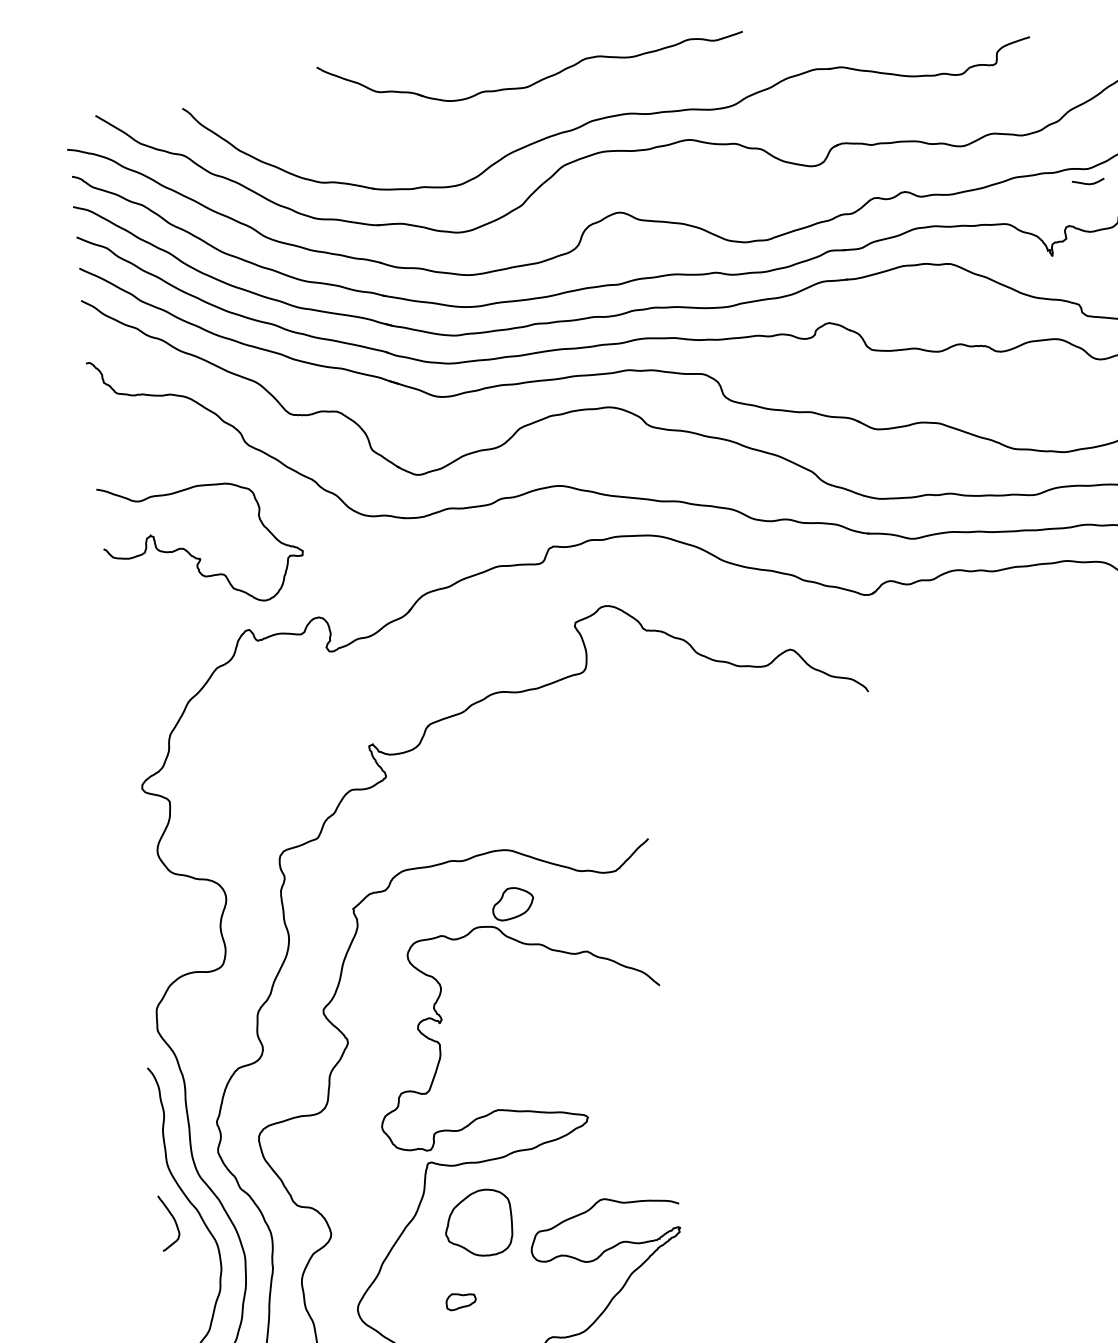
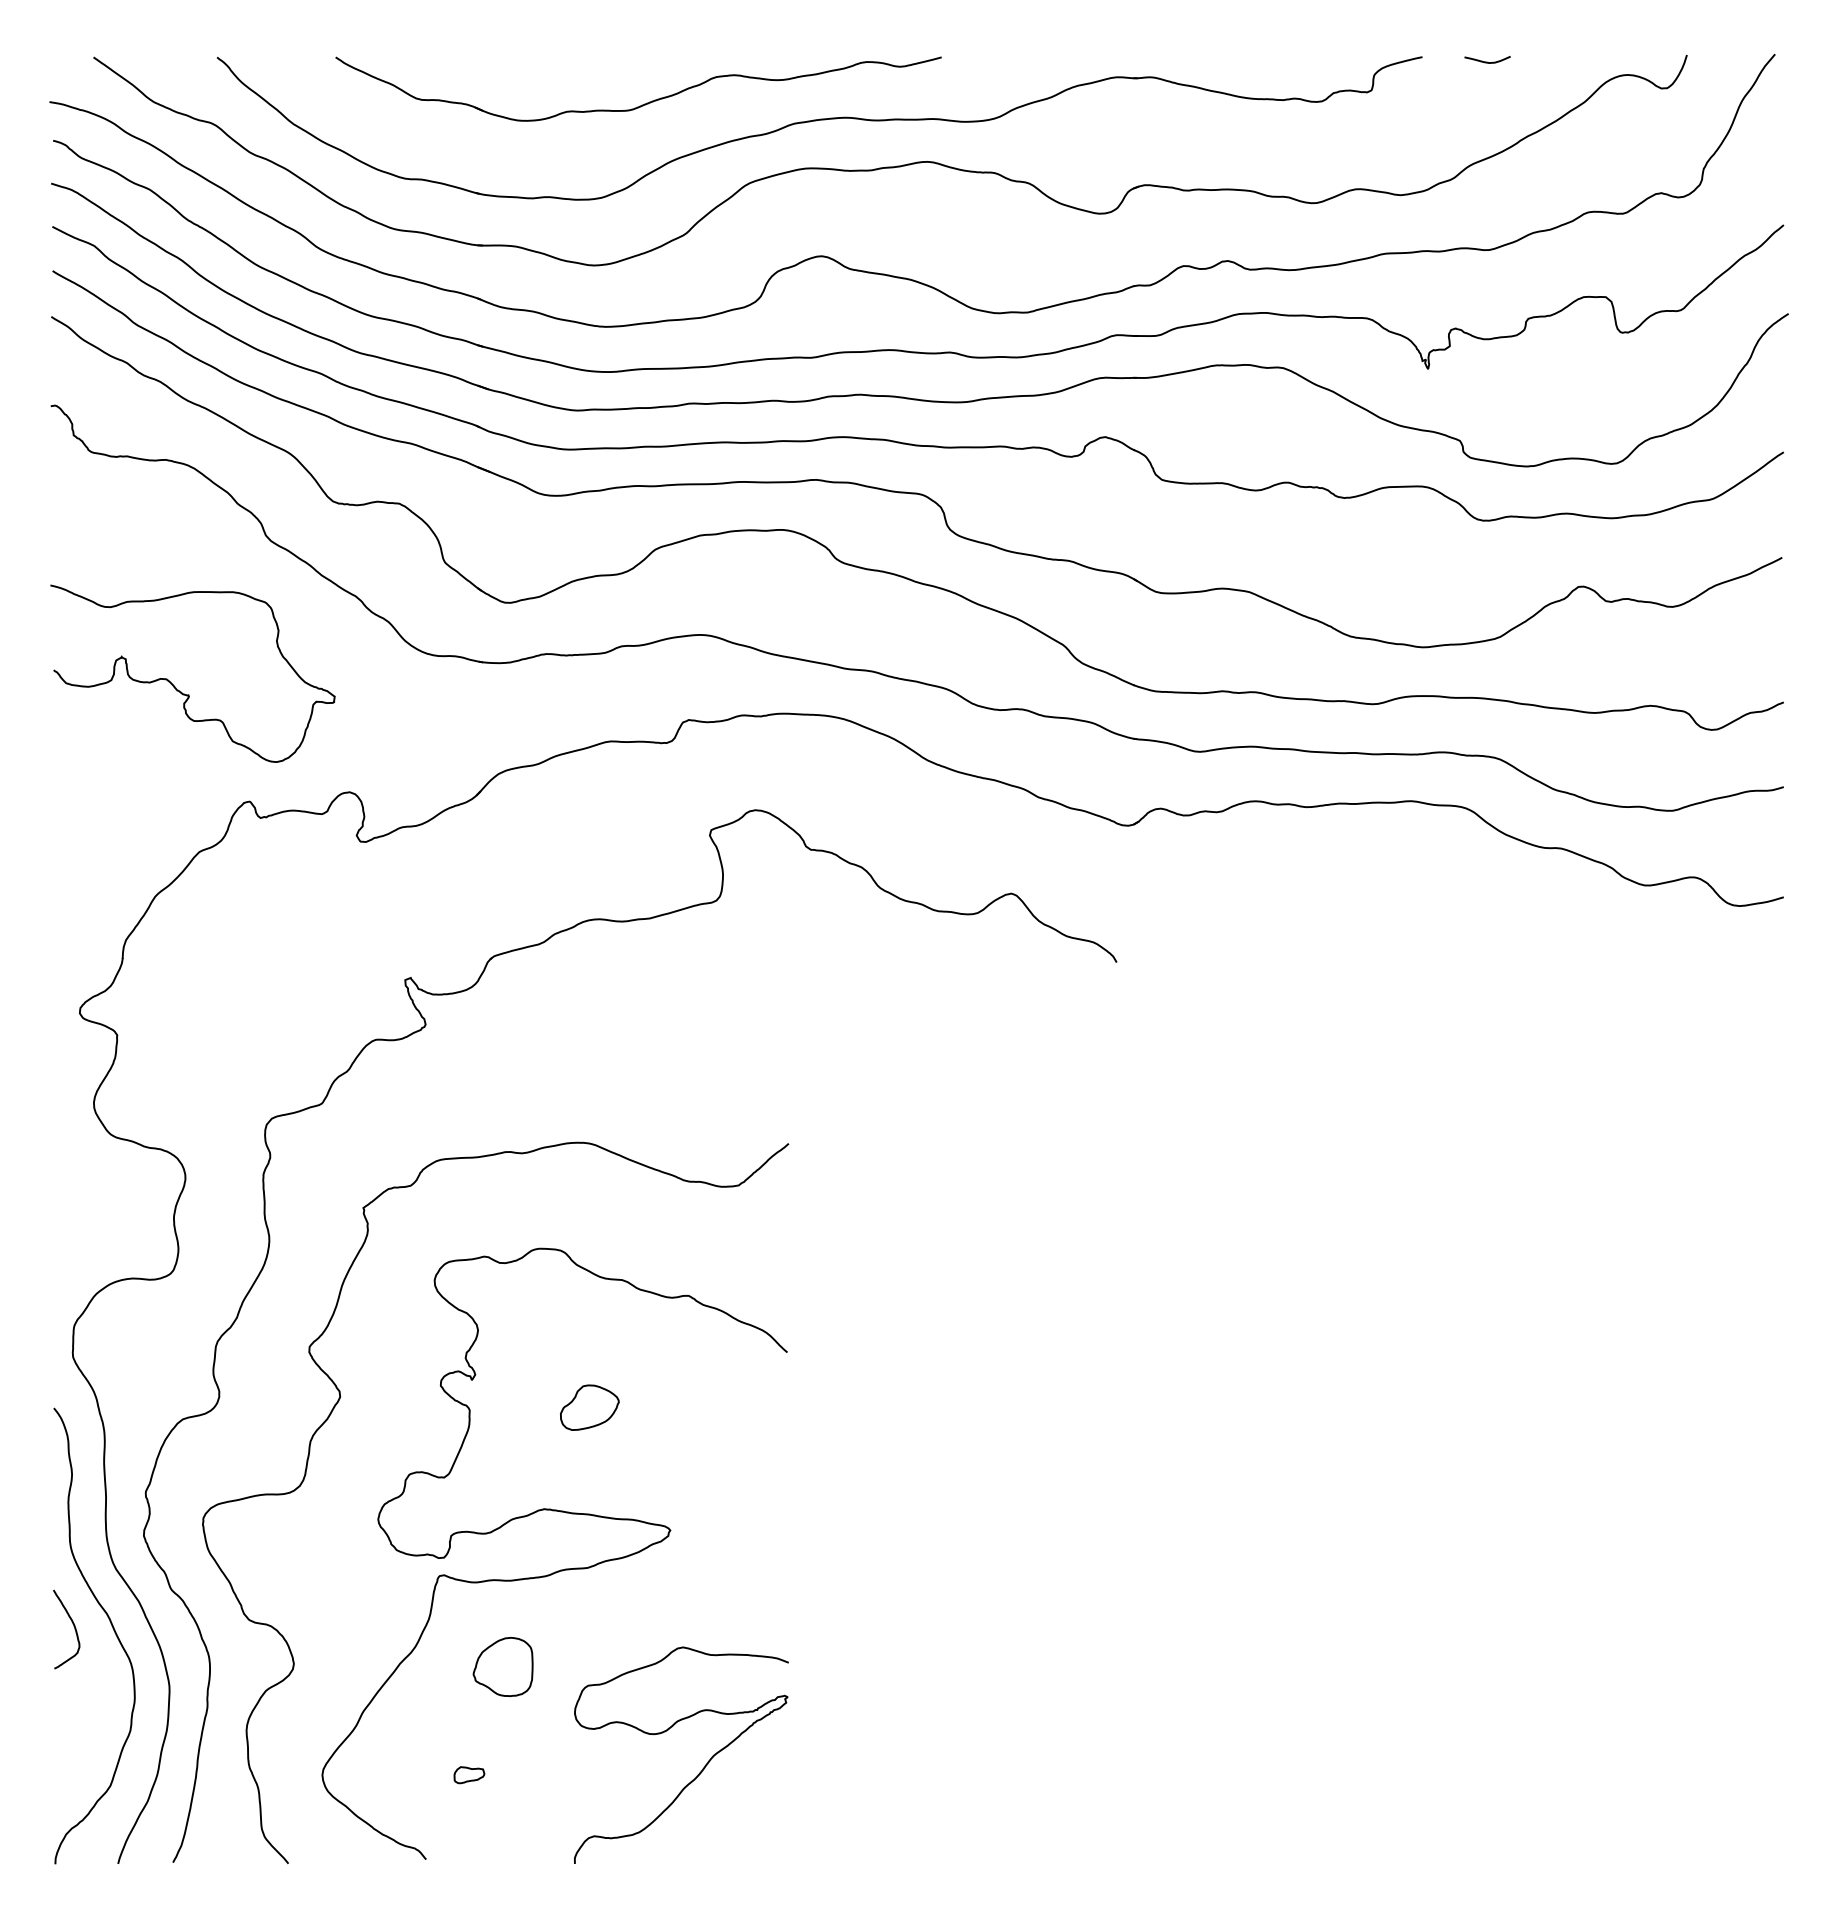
part: (536, 81) -> (644, 103), moved
curve: (1088, 183) -> (1487, 61), moved
part: (512, 903) -> (589, 1407), moved
part: (478, 1223) -> (502, 1667), size x0.62
part: (461, 1301) -> (469, 1775), size x0.71

